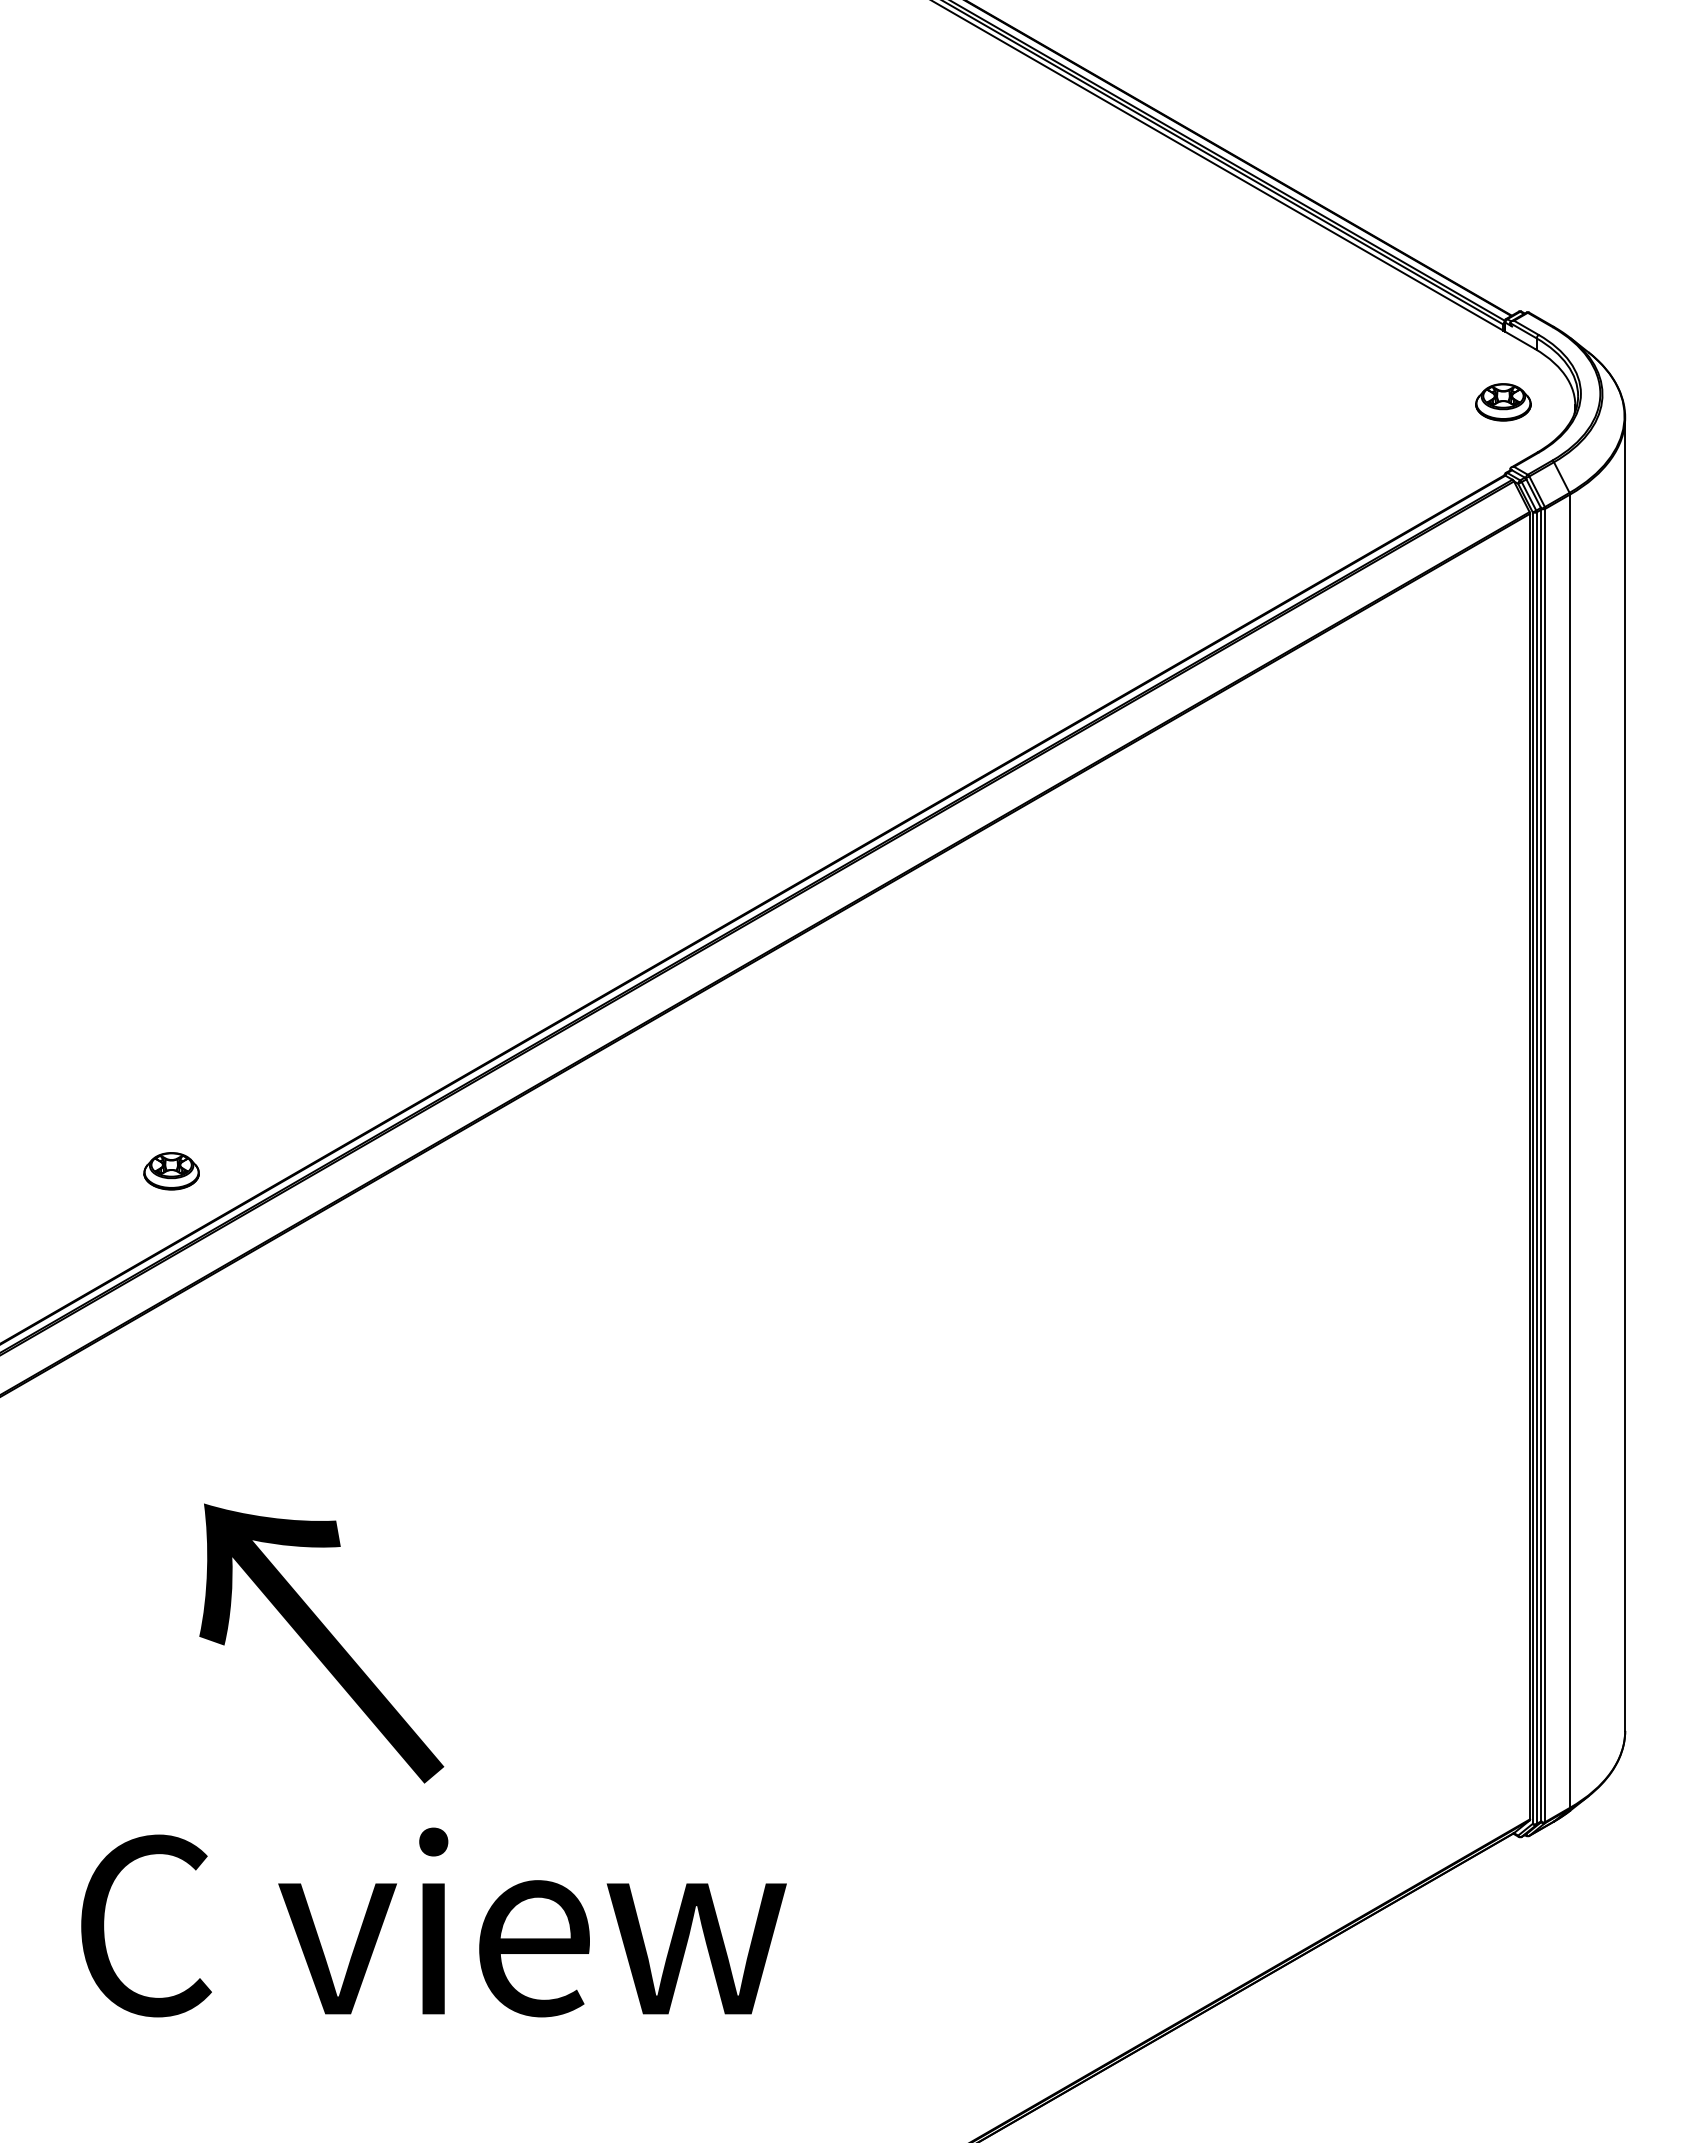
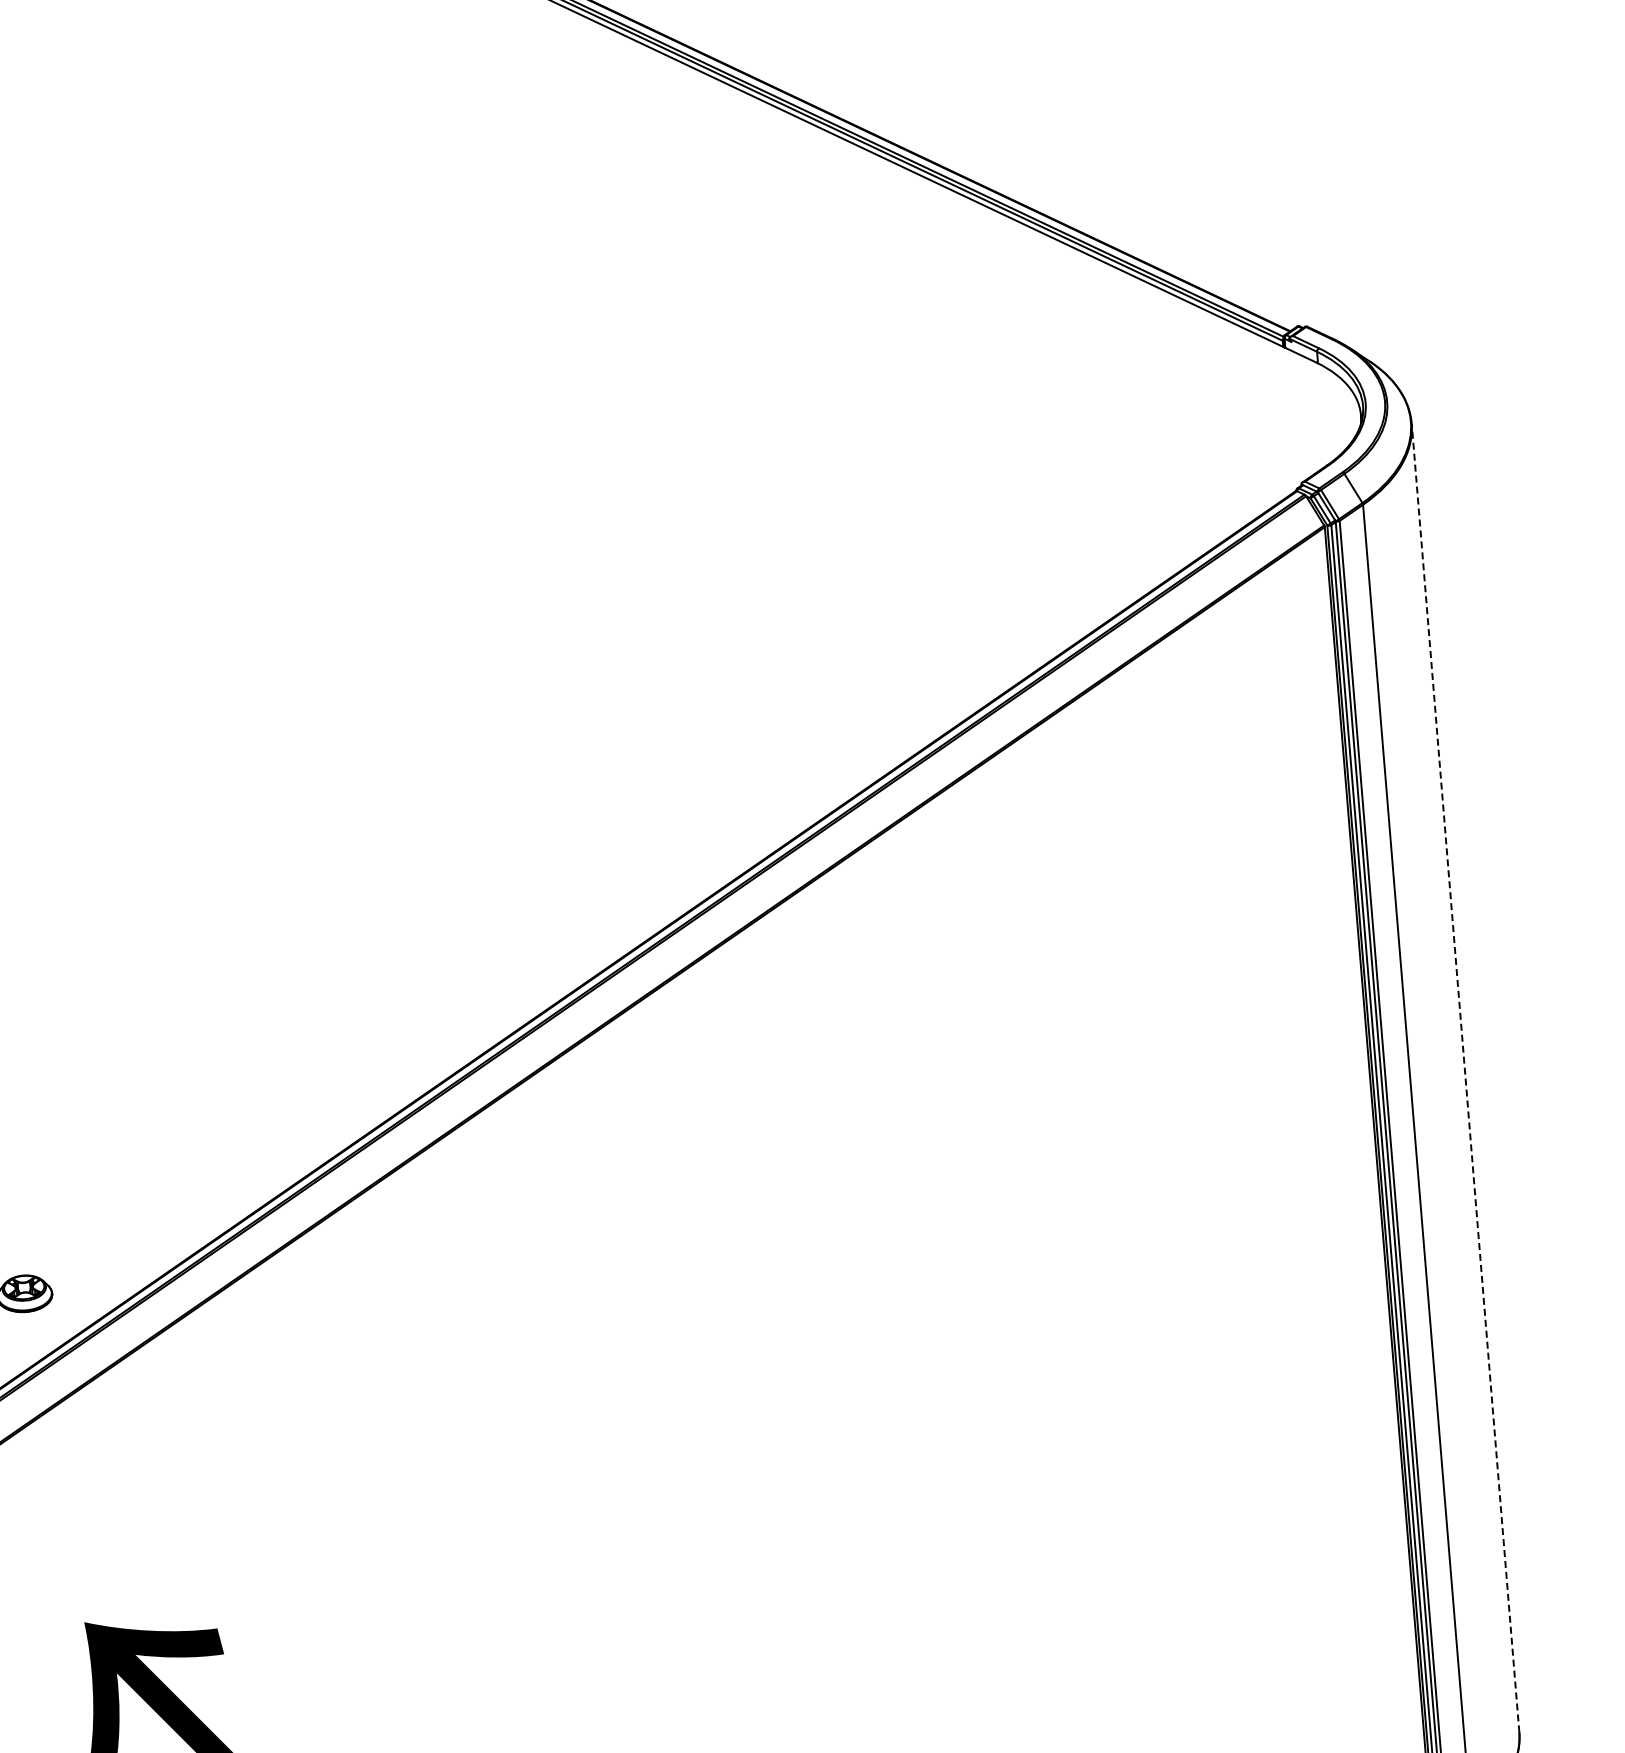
part: (1503, 402) -> (1289, 418), removed
line: (1625, 1074) -> (1465, 1078), solid -> dashed

